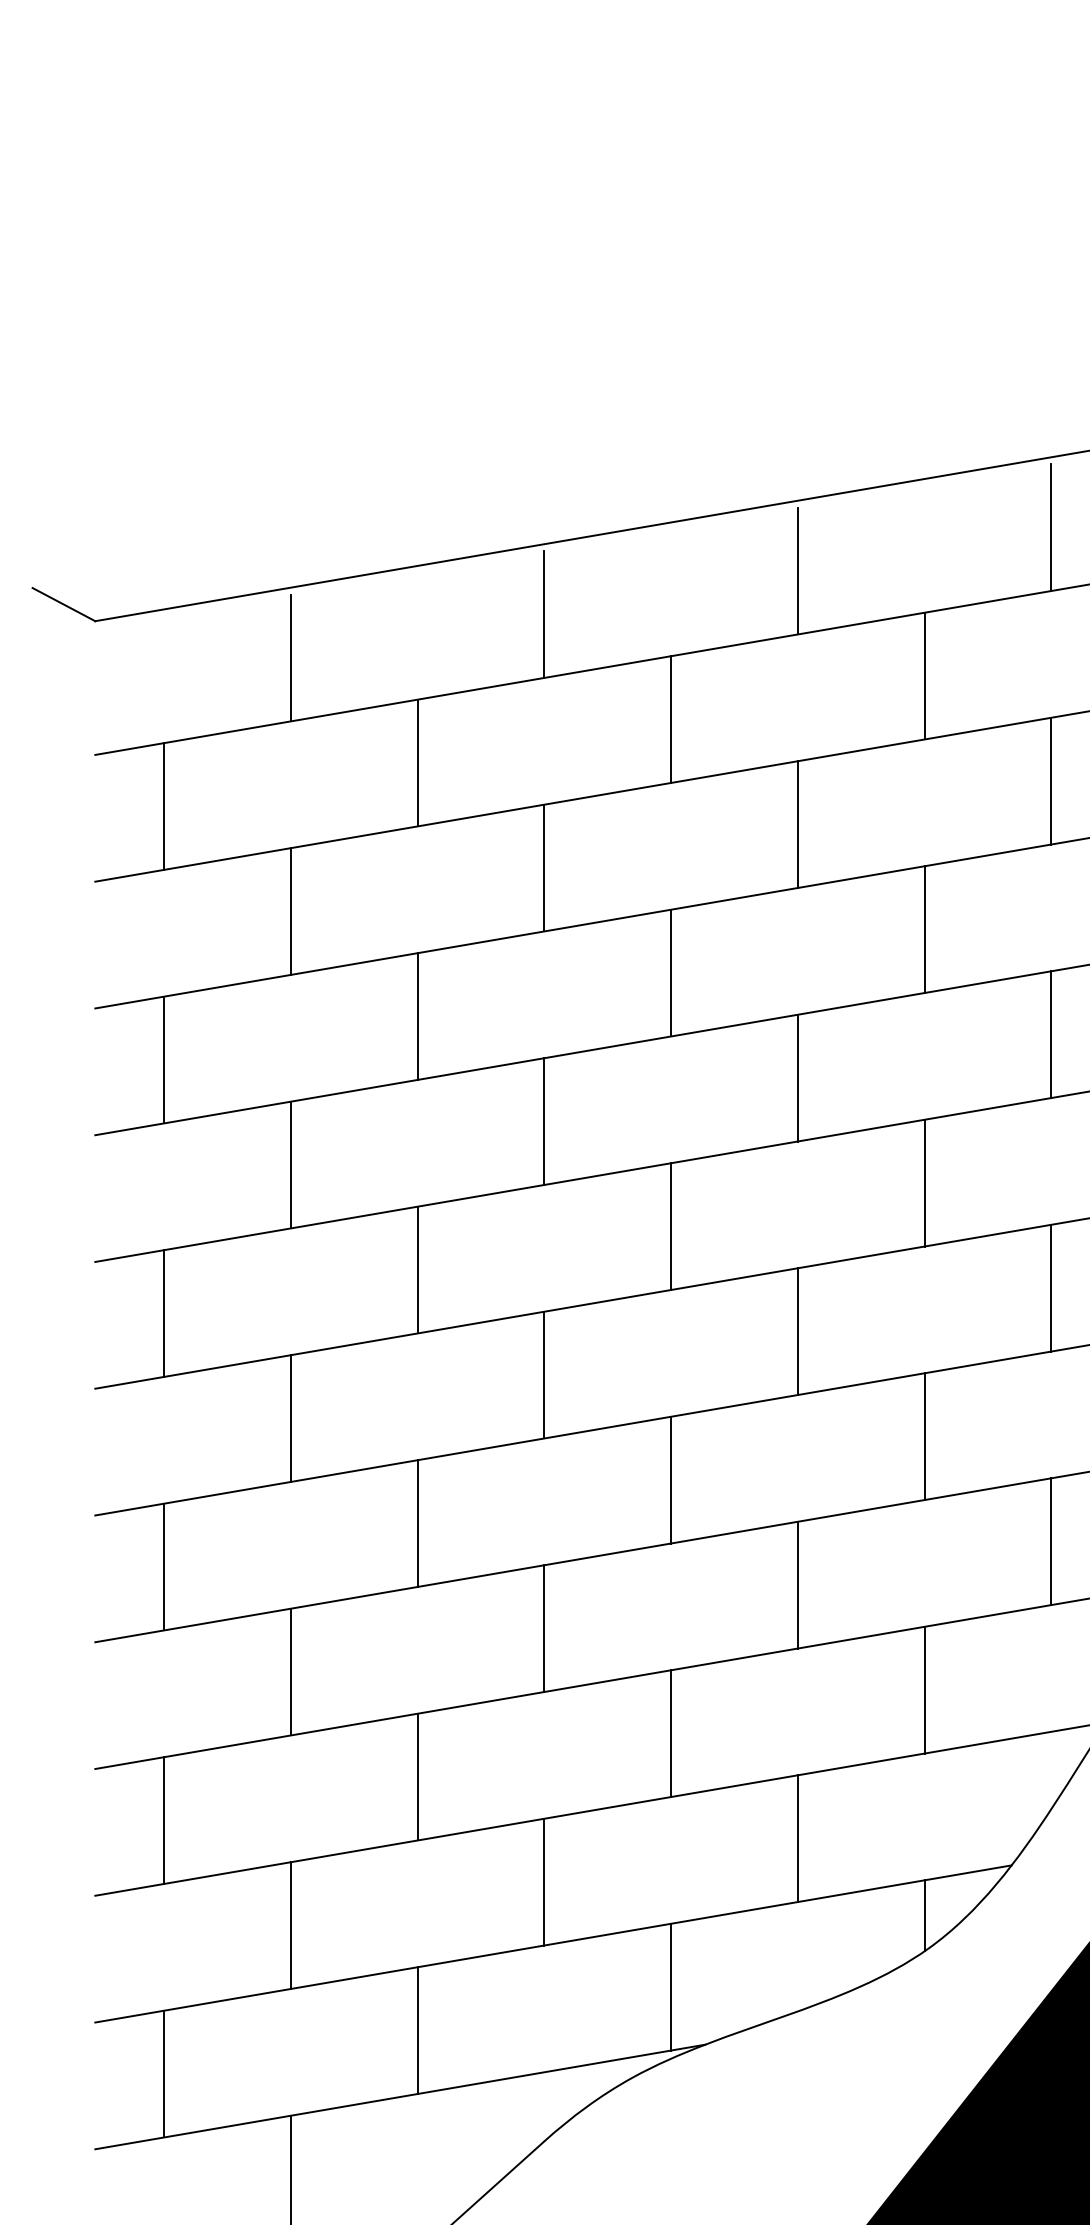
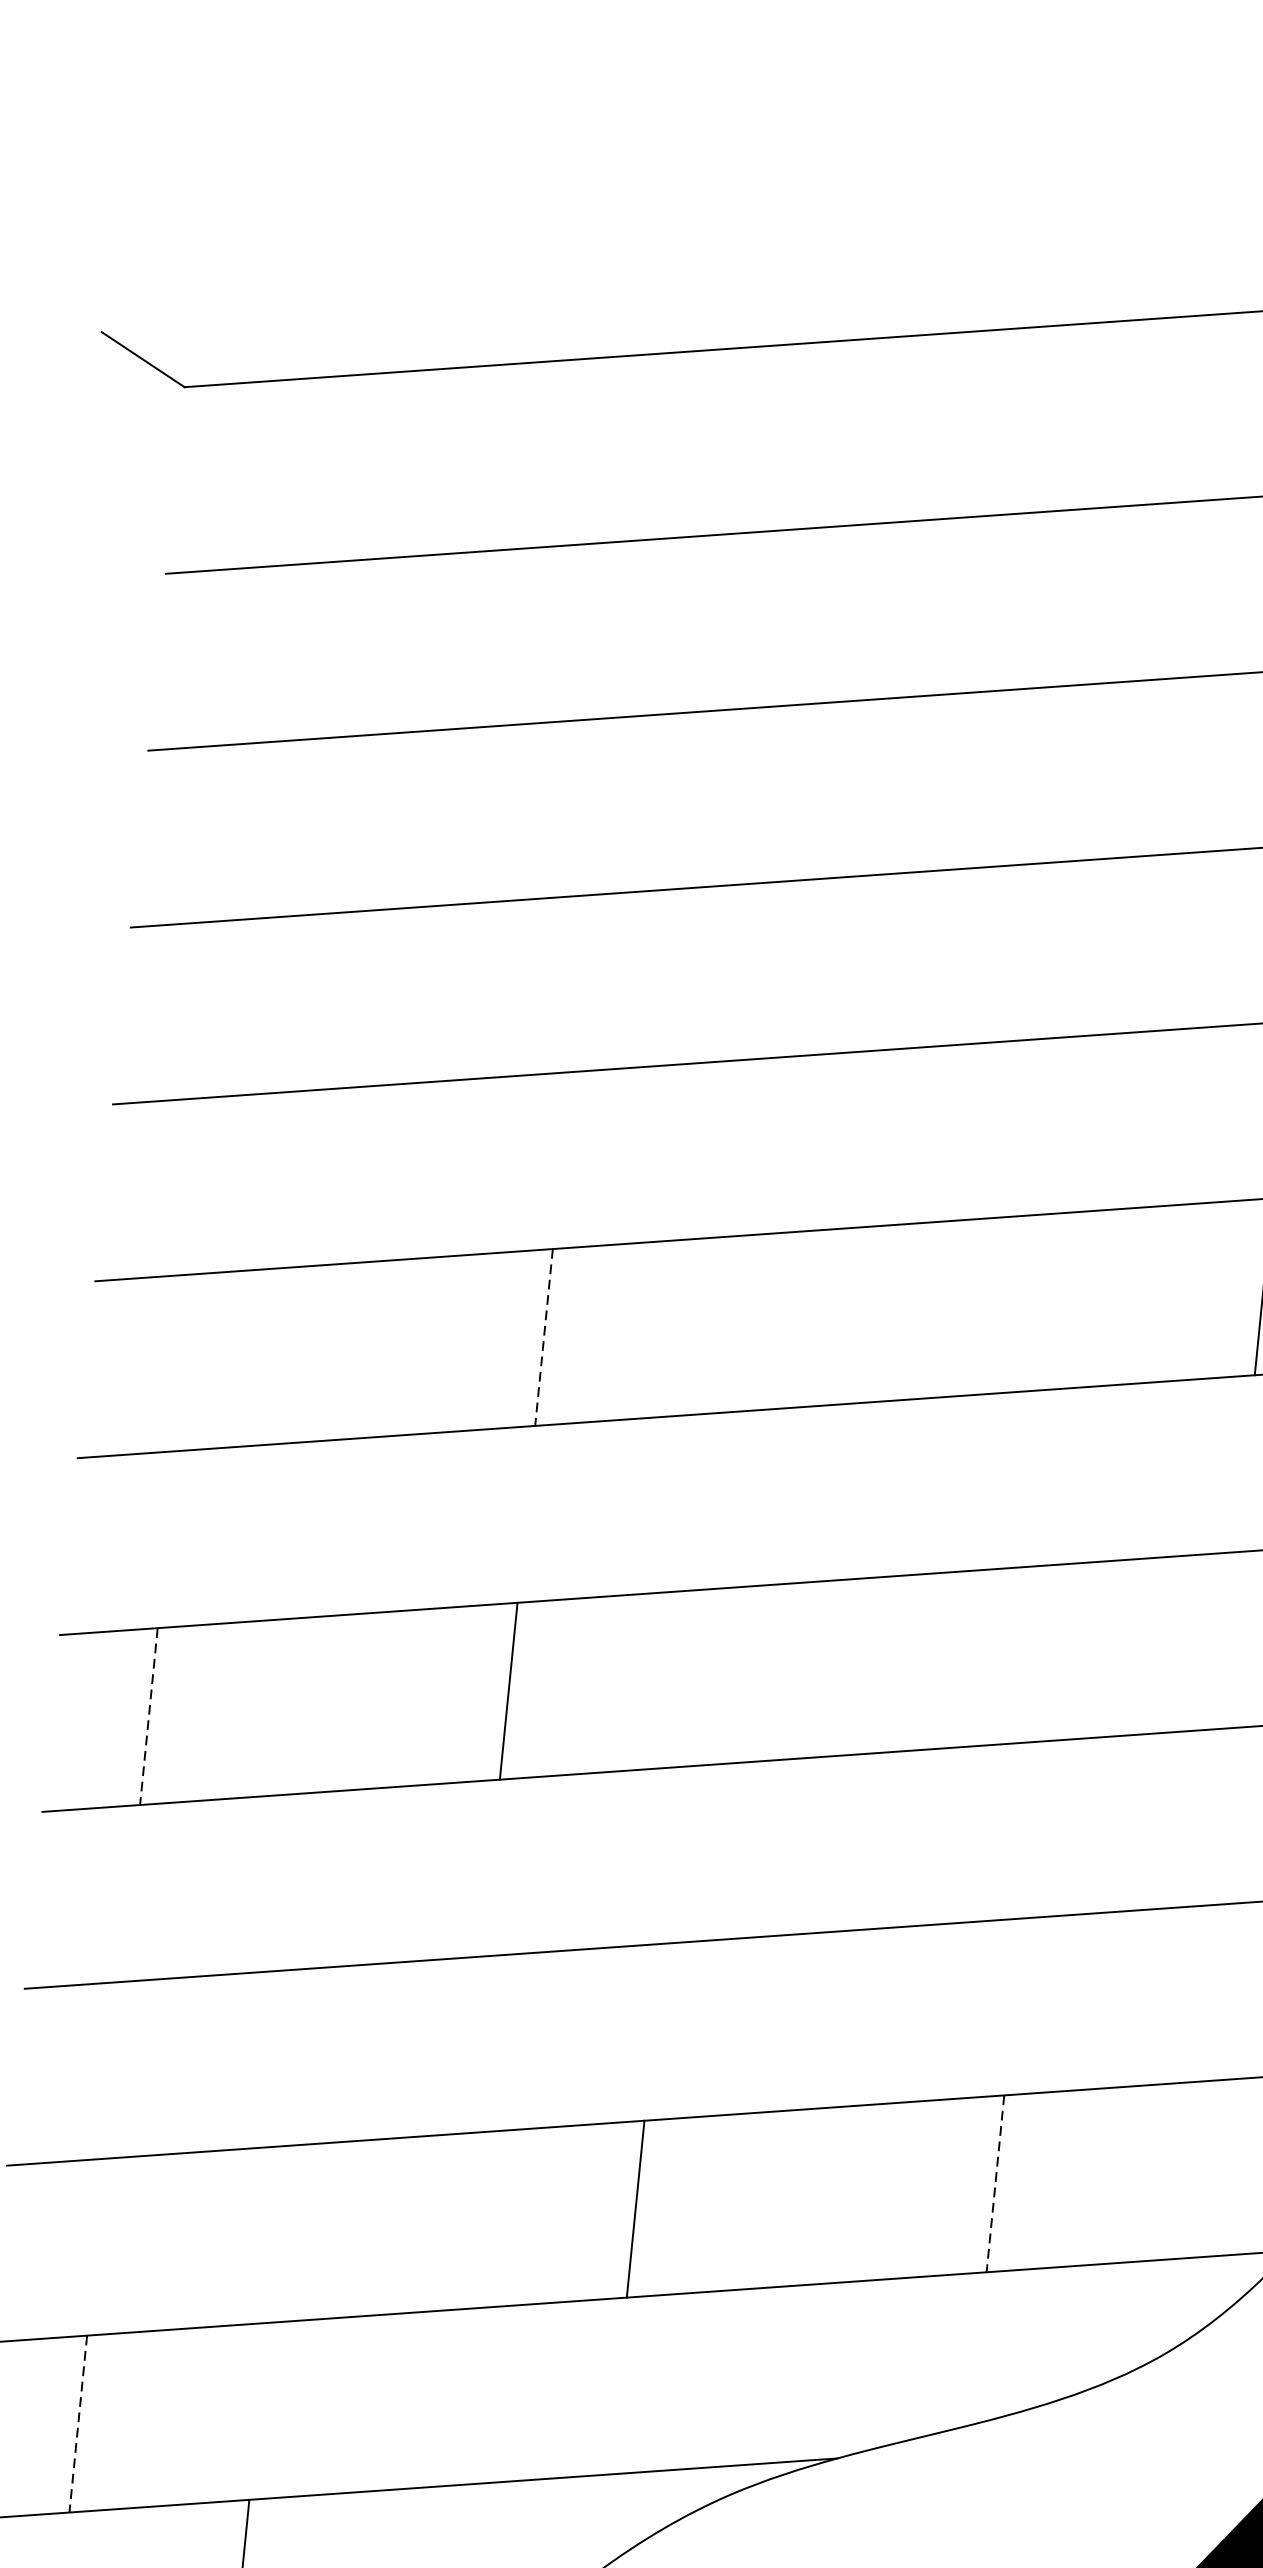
line: (797, 570) -> (1171, 414), removed
line: (544, 614) -> (812, 440), removed
line: (290, 657) -> (451, 465), removed
line: (671, 719) -> (974, 604), removed
line: (417, 762) -> (614, 629), removed
line: (164, 806) -> (255, 655), removed
line: (797, 824) -> (1136, 768), removed
line: (544, 867) -> (777, 793), removed
line: (290, 911) -> (416, 819), removed
line: (671, 972) -> (939, 957), removed
line: (417, 1016) -> (579, 983), removed
line: (164, 1059) -> (220, 1008), removed
line: (797, 1077) -> (1100, 1121), removed
line: (544, 1121) -> (741, 1147), removed
line: (290, 1164) -> (381, 1172), removed
line: (671, 1226) -> (904, 1312), removed
line: (417, 1270) -> (543, 1338), solid -> dashed
line: (164, 1313) -> (184, 1362), removed
line: (797, 1331) -> (1065, 1476), removed
line: (544, 1374) -> (706, 1500), removed
line: (290, 1418) -> (345, 1526), removed
line: (924, 1436) -> (1228, 1640), removed
line: (671, 1479) -> (869, 1665), removed
line: (164, 1567) -> (149, 1717), solid -> dashed
line: (797, 1584) -> (1030, 1829), removed
line: (544, 1628) -> (671, 1855), removed
line: (290, 1671) -> (310, 1879), removed
line: (924, 1689) -> (1192, 1993), removed
line: (671, 1733) -> (833, 2019), removed
line: (417, 1776) -> (473, 2044), removed
line: (164, 1820) -> (114, 2070), removed
line: (797, 1839) -> (994, 2184), solid -> dashed
line: (924, 1915) -> (1161, 2308), removed
line: (290, 1925) -> (275, 2234), removed
line: (671, 1986) -> (798, 2372), removed
line: (417, 2030) -> (437, 2398), removed
line: (164, 2074) -> (78, 2424), solid -> dashed

